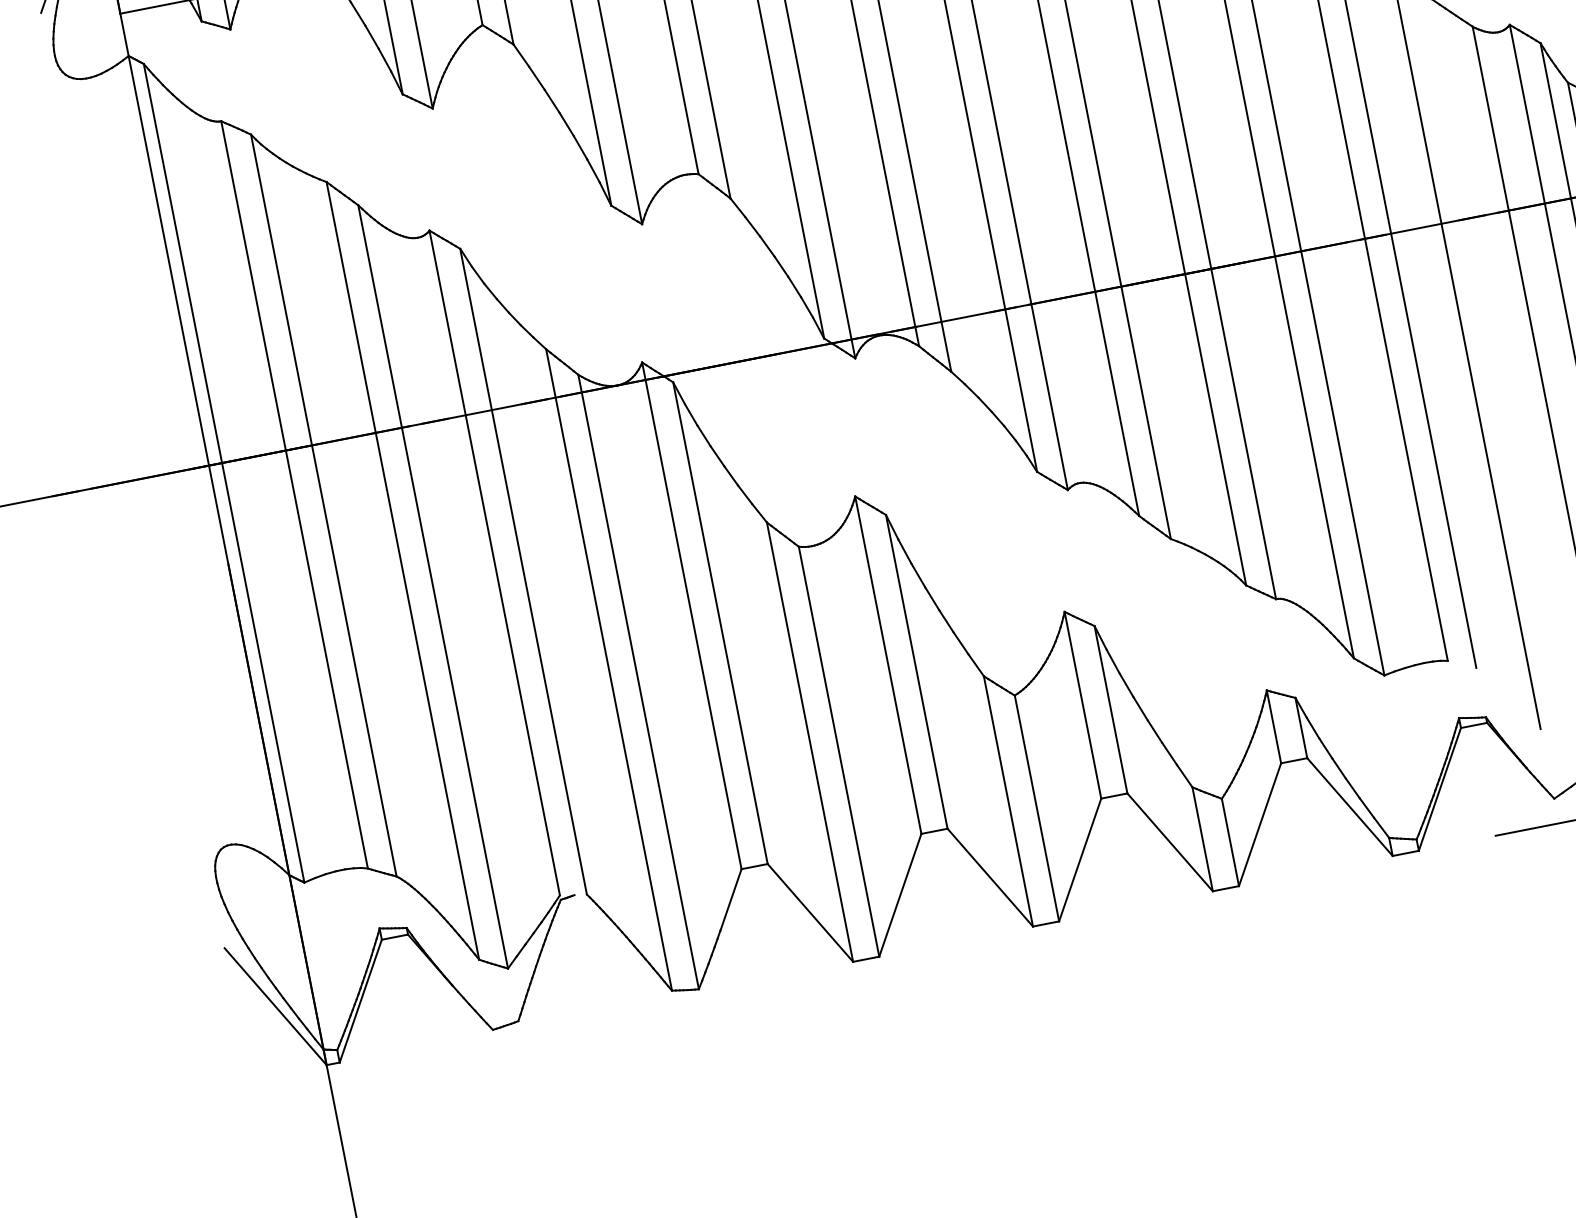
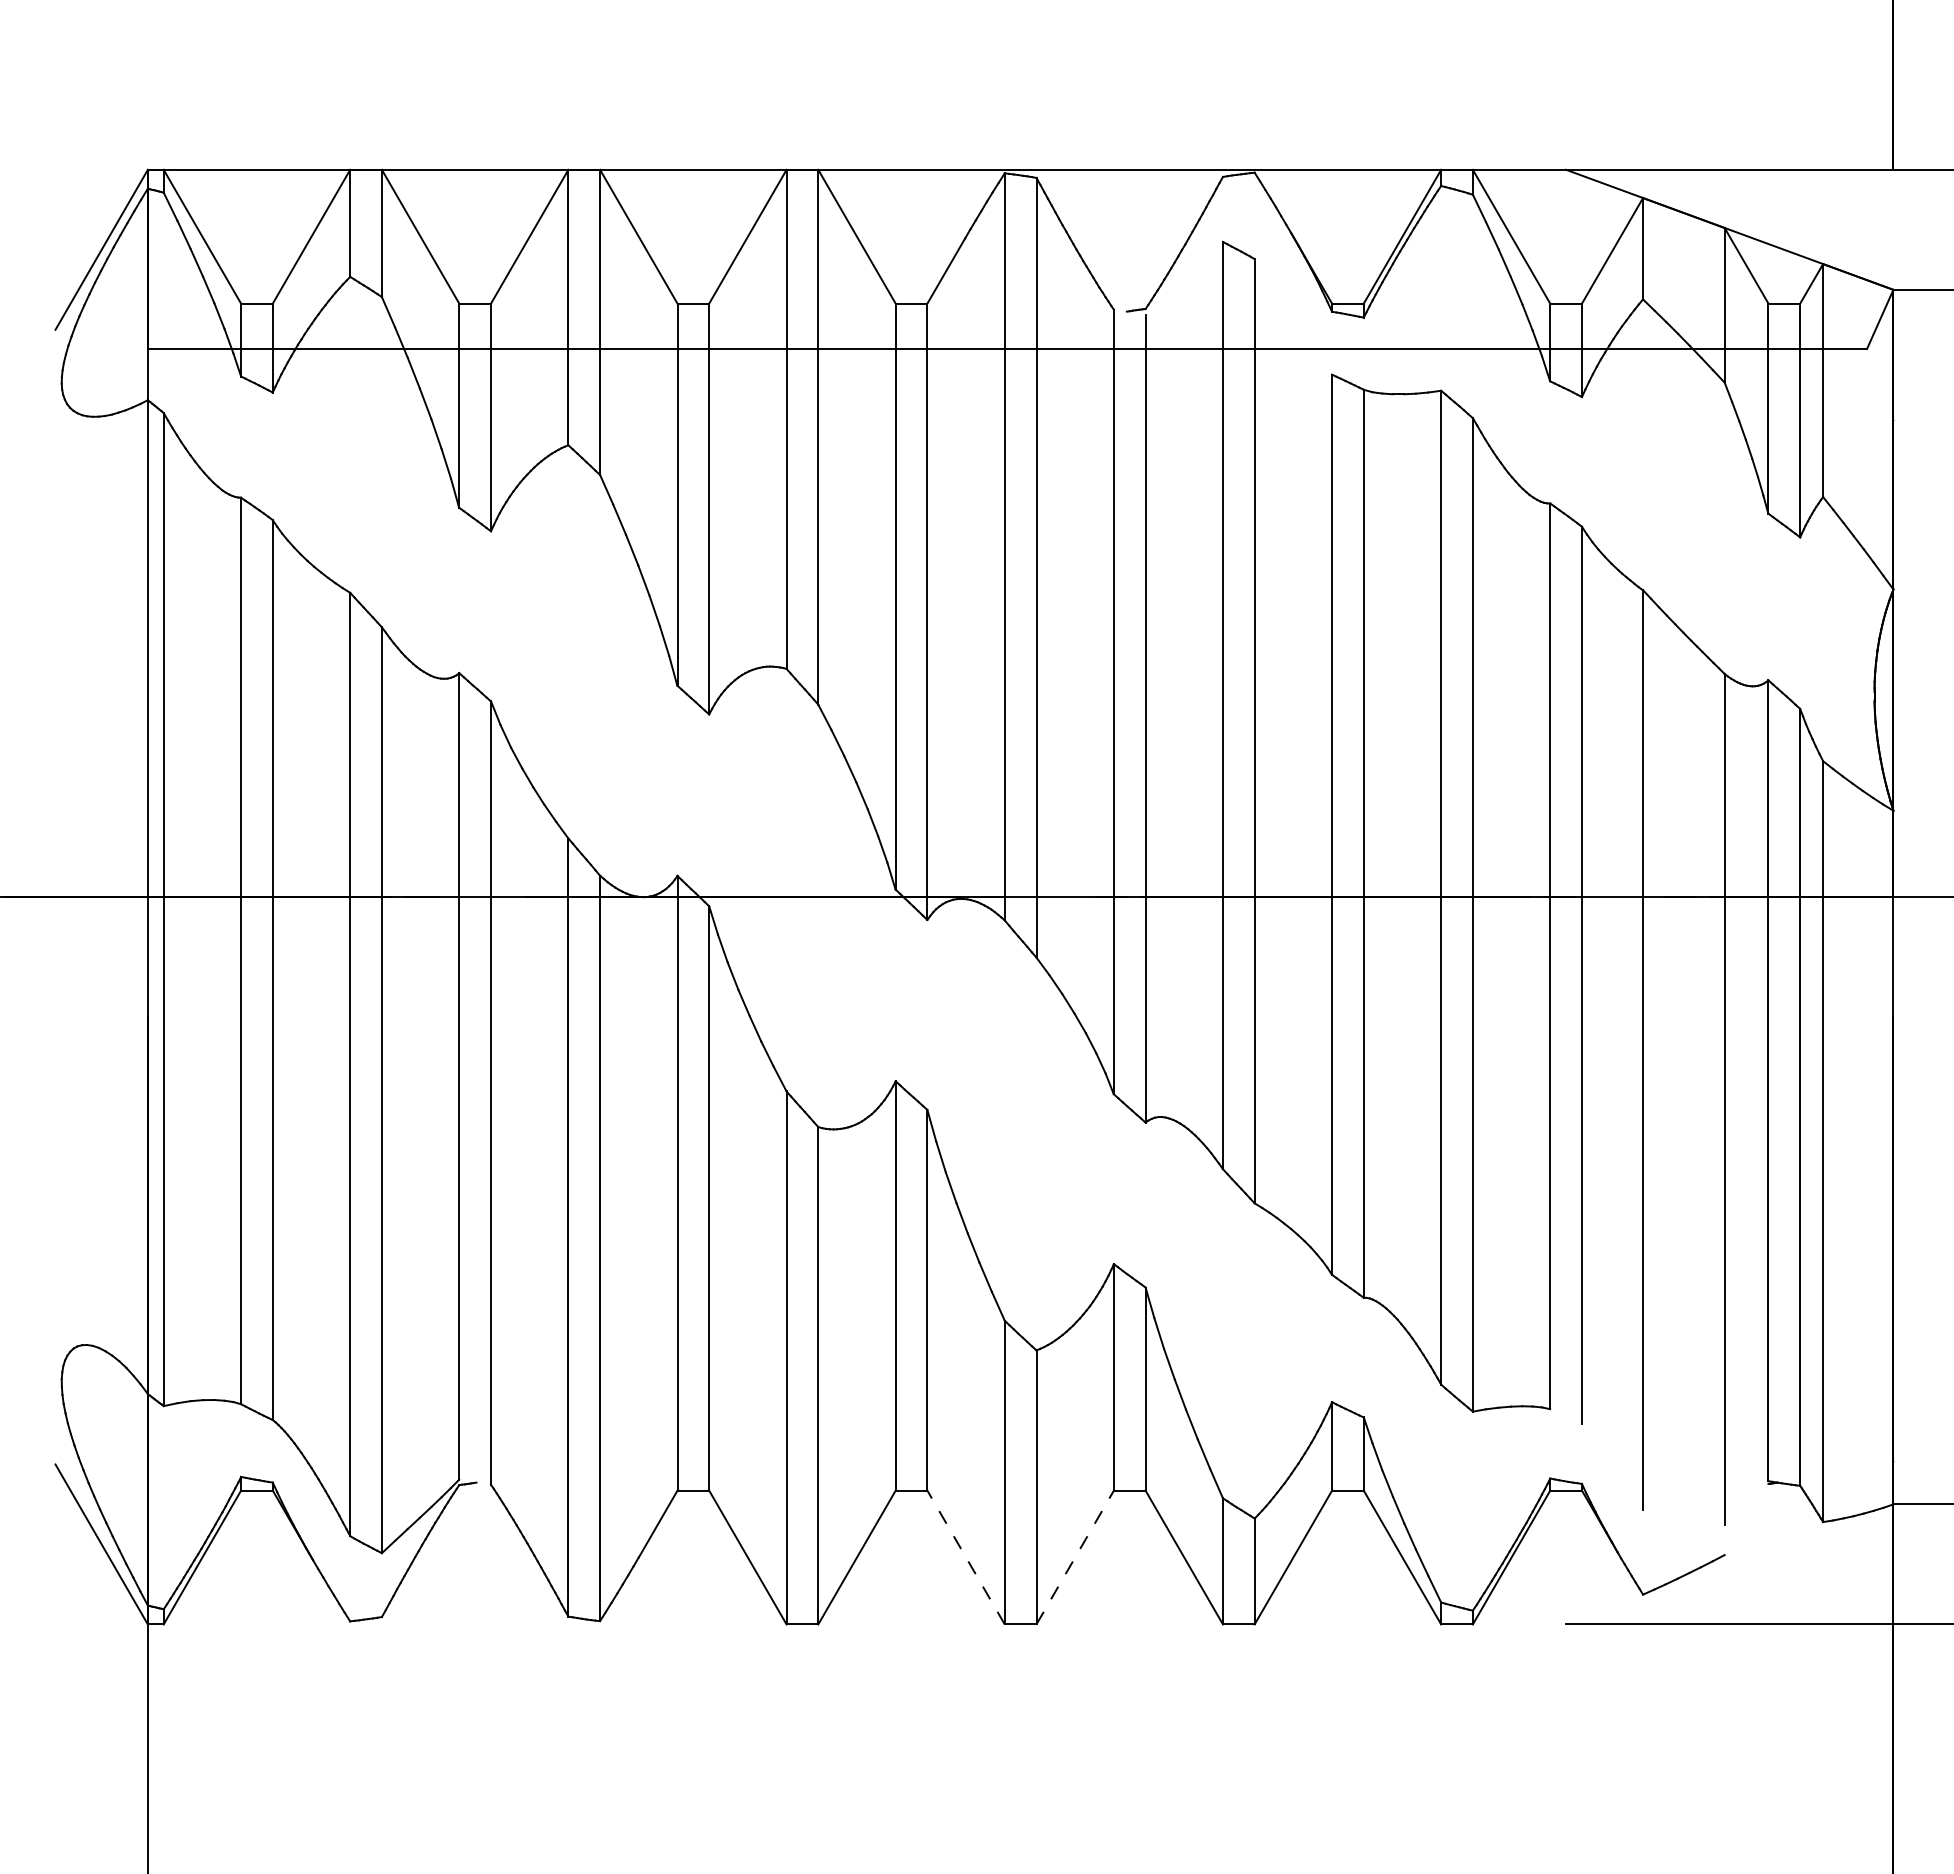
line: (1080, 859) -> (1075, 1557), solid -> dashed
line: (989, 877) -> (965, 1557), solid -> dashed

